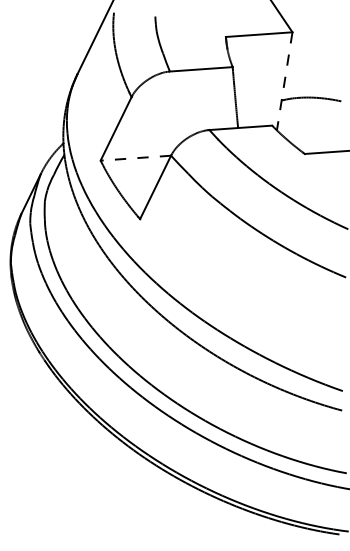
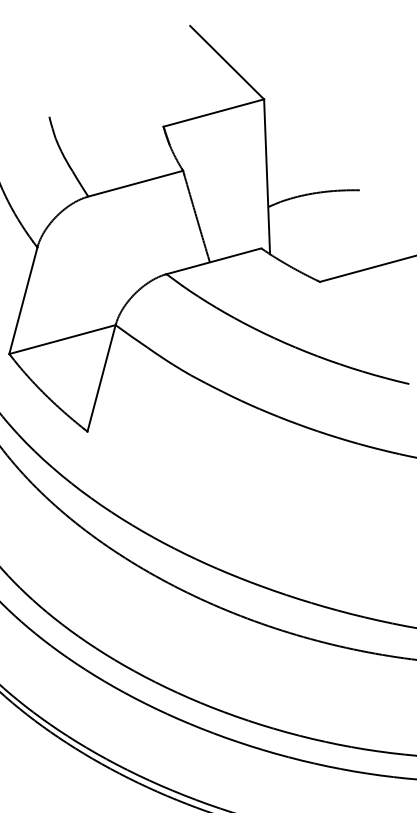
line: (284, 81) -> (266, 177), dashed -> solid
line: (135, 158) -> (62, 340), dashed -> solid

